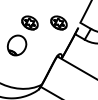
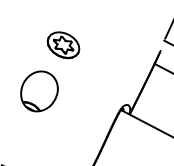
part: (58, 22) -> (120, 41), removed

